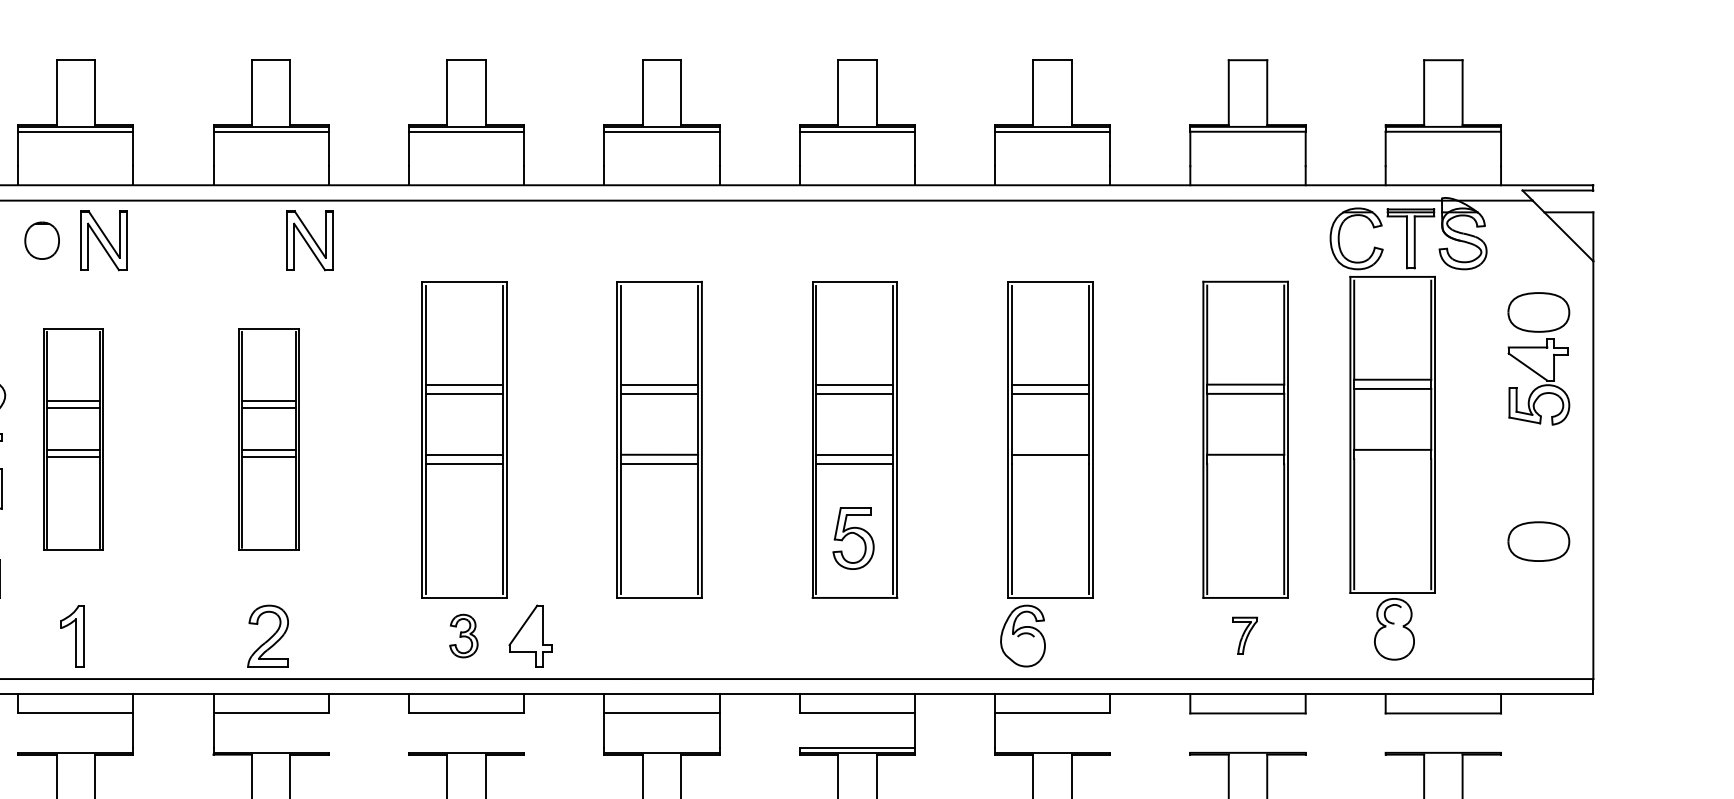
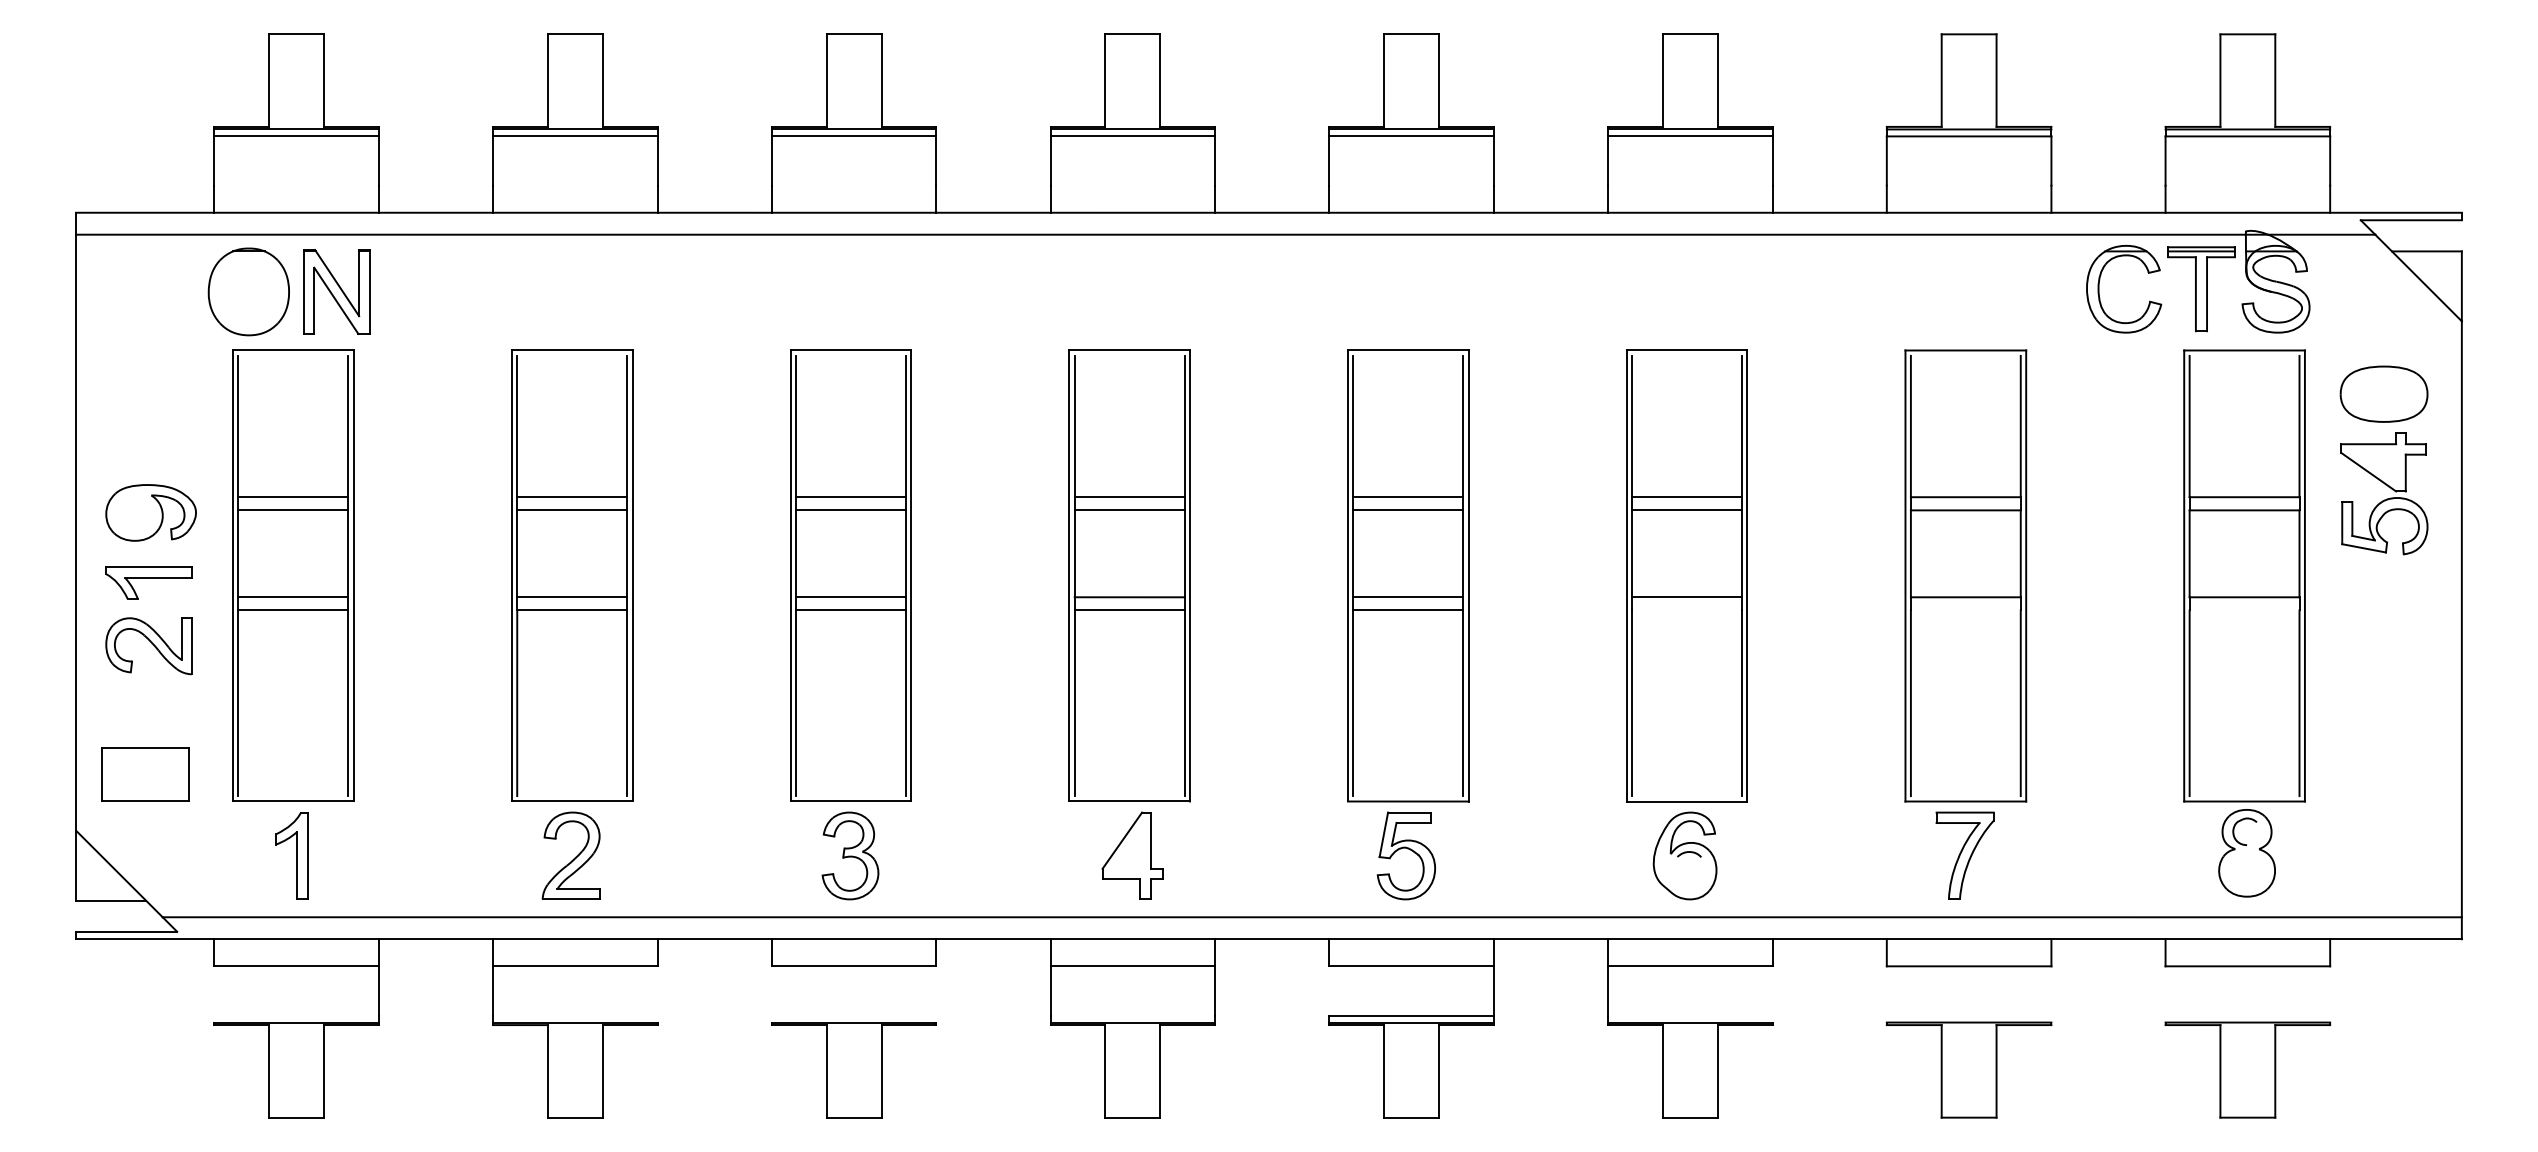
part: (42, 240) -> (248, 291), size x1.67
part: (309, 240) -> (630, 291), removed
part: (73, 439) -> (293, 575), size x1.43
part: (269, 439) -> (572, 575), size x1.43
part: (1392, 468) -> (2244, 623), moved
part: (854, 534) -> (1407, 849), moved
part: (1538, 541) -> (2383, 720), removed
part: (463, 635) -> (850, 855), size x1.43
part: (530, 635) -> (1132, 855), moved
part: (1022, 635) -> (1684, 855), moved
part: (1244, 635) -> (1964, 855), size x1.67

